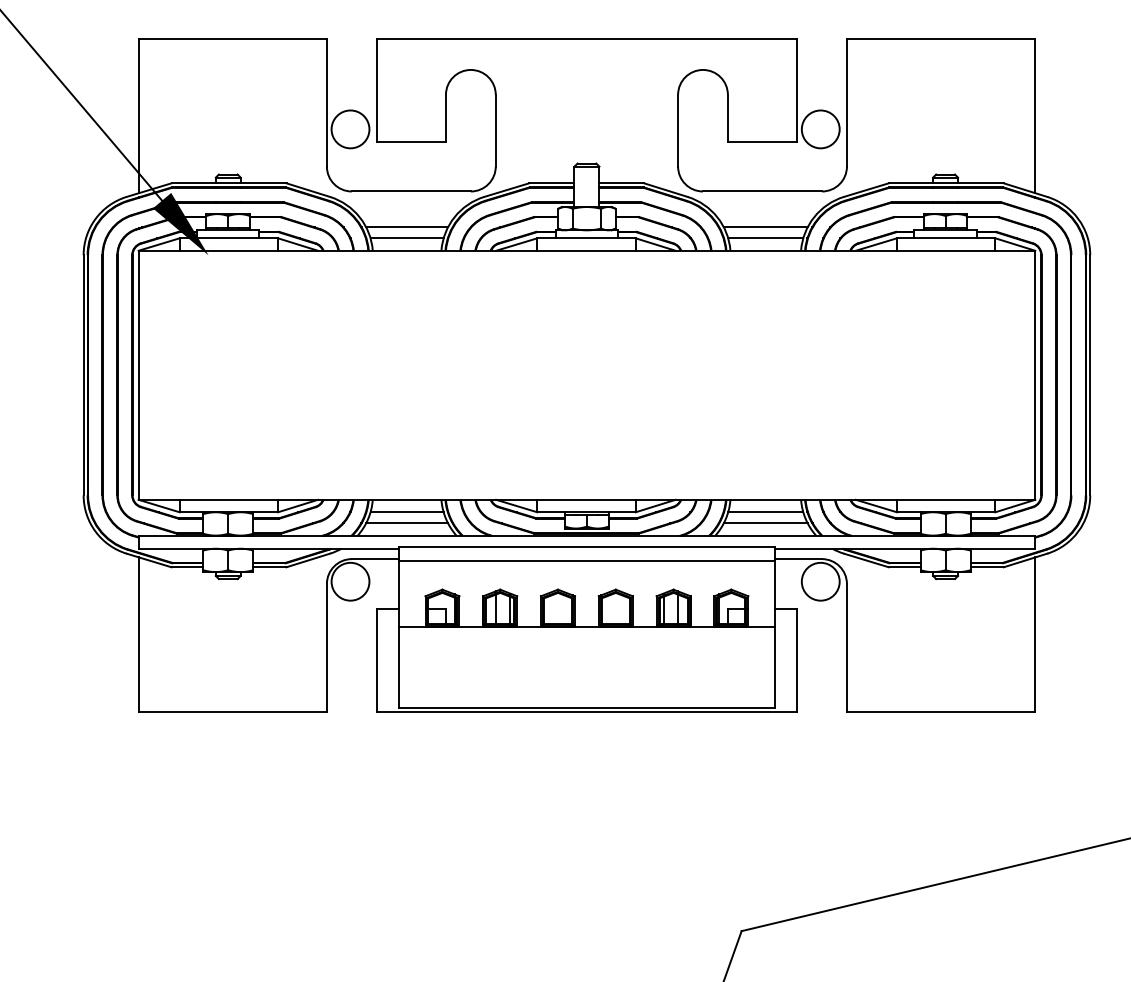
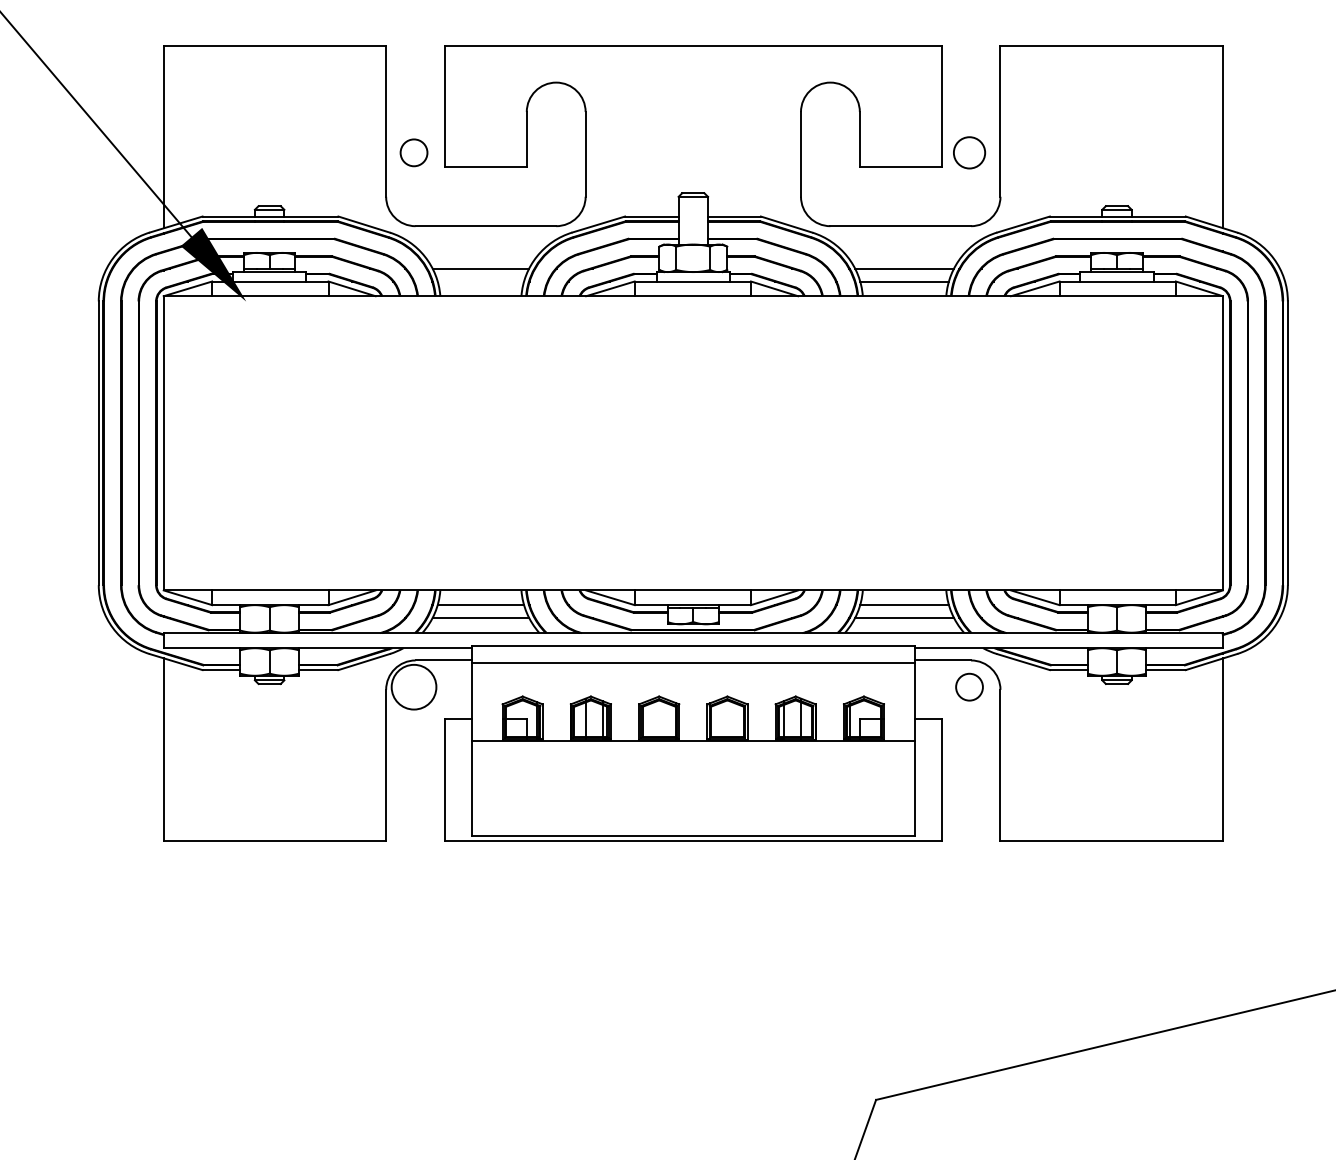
circle: (350, 129) -> (414, 152), size x0.6
circle: (820, 129) -> (969, 152), size x0.7
line: (406, 238) -> (480, 281), removed
circle: (820, 581) -> (969, 686), size x0.6

